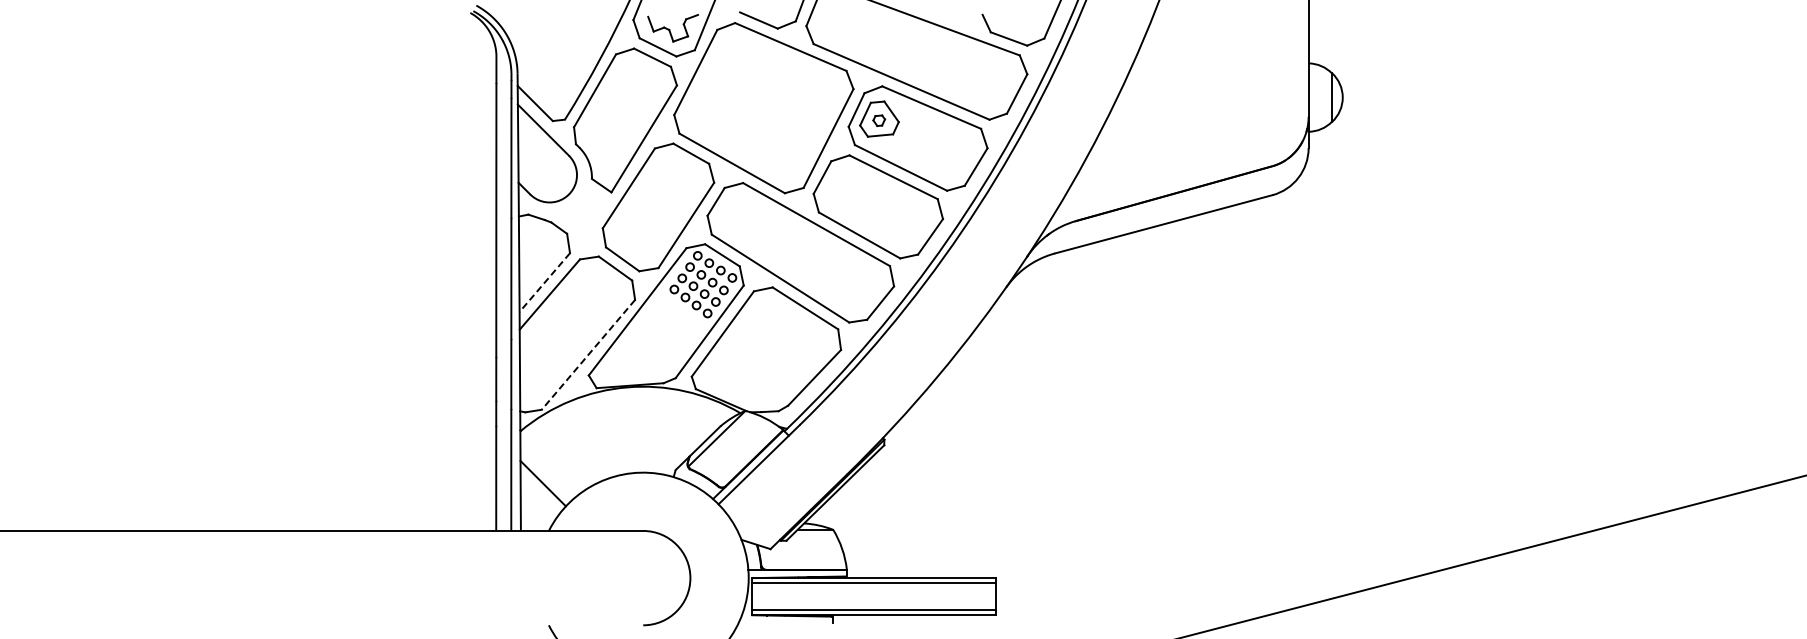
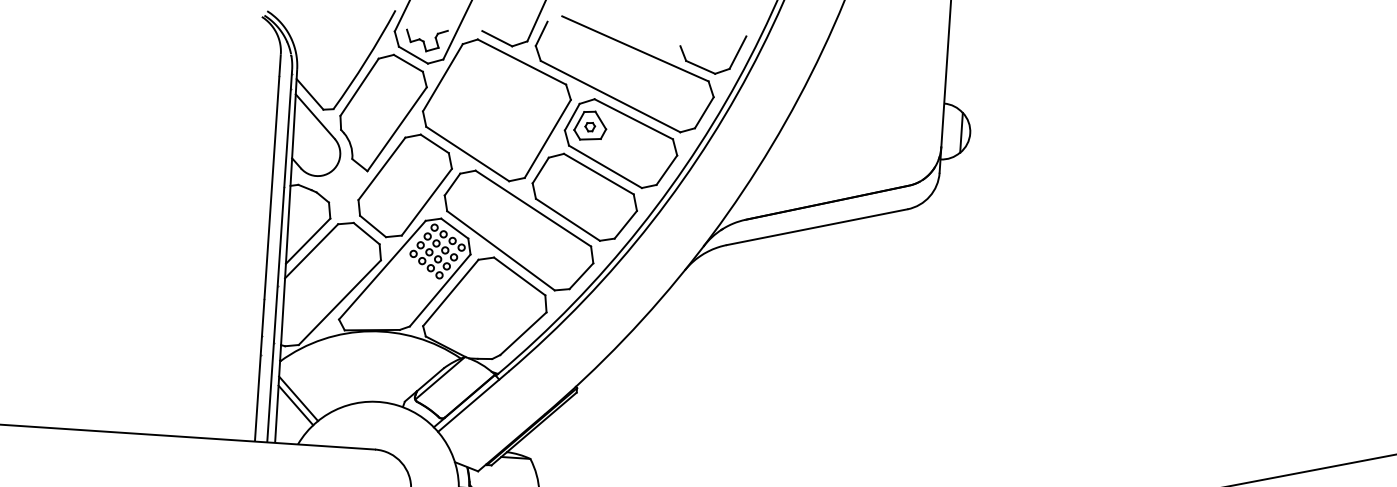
line: (544, 282) -> (307, 241), dashed -> solid
line: (588, 355) -> (339, 303), dashed -> solid
line: (545, 474) -> (298, 398), added

